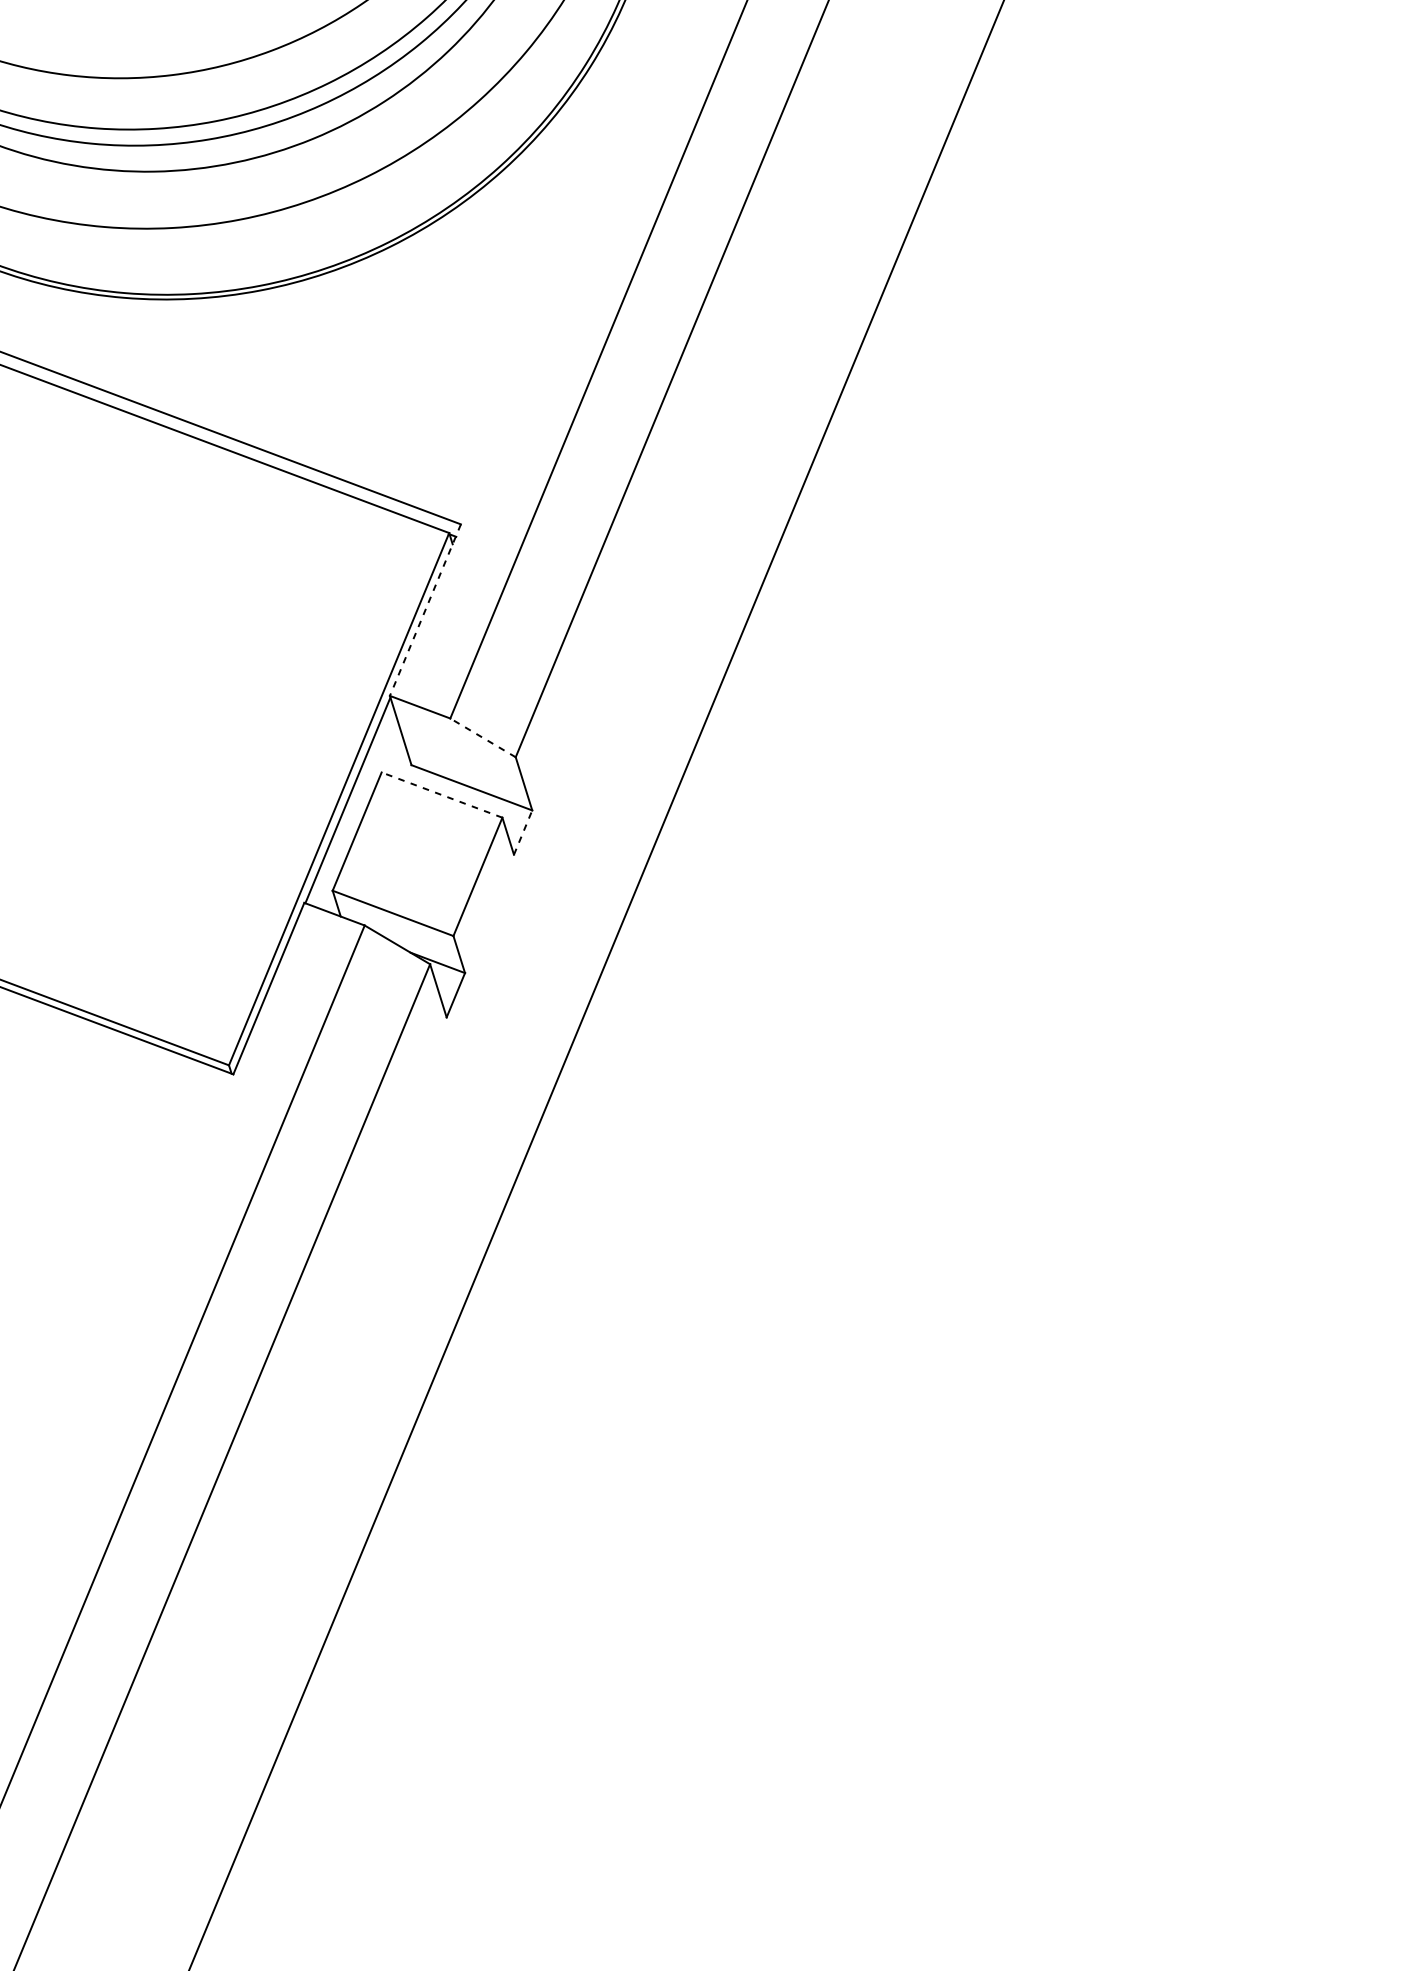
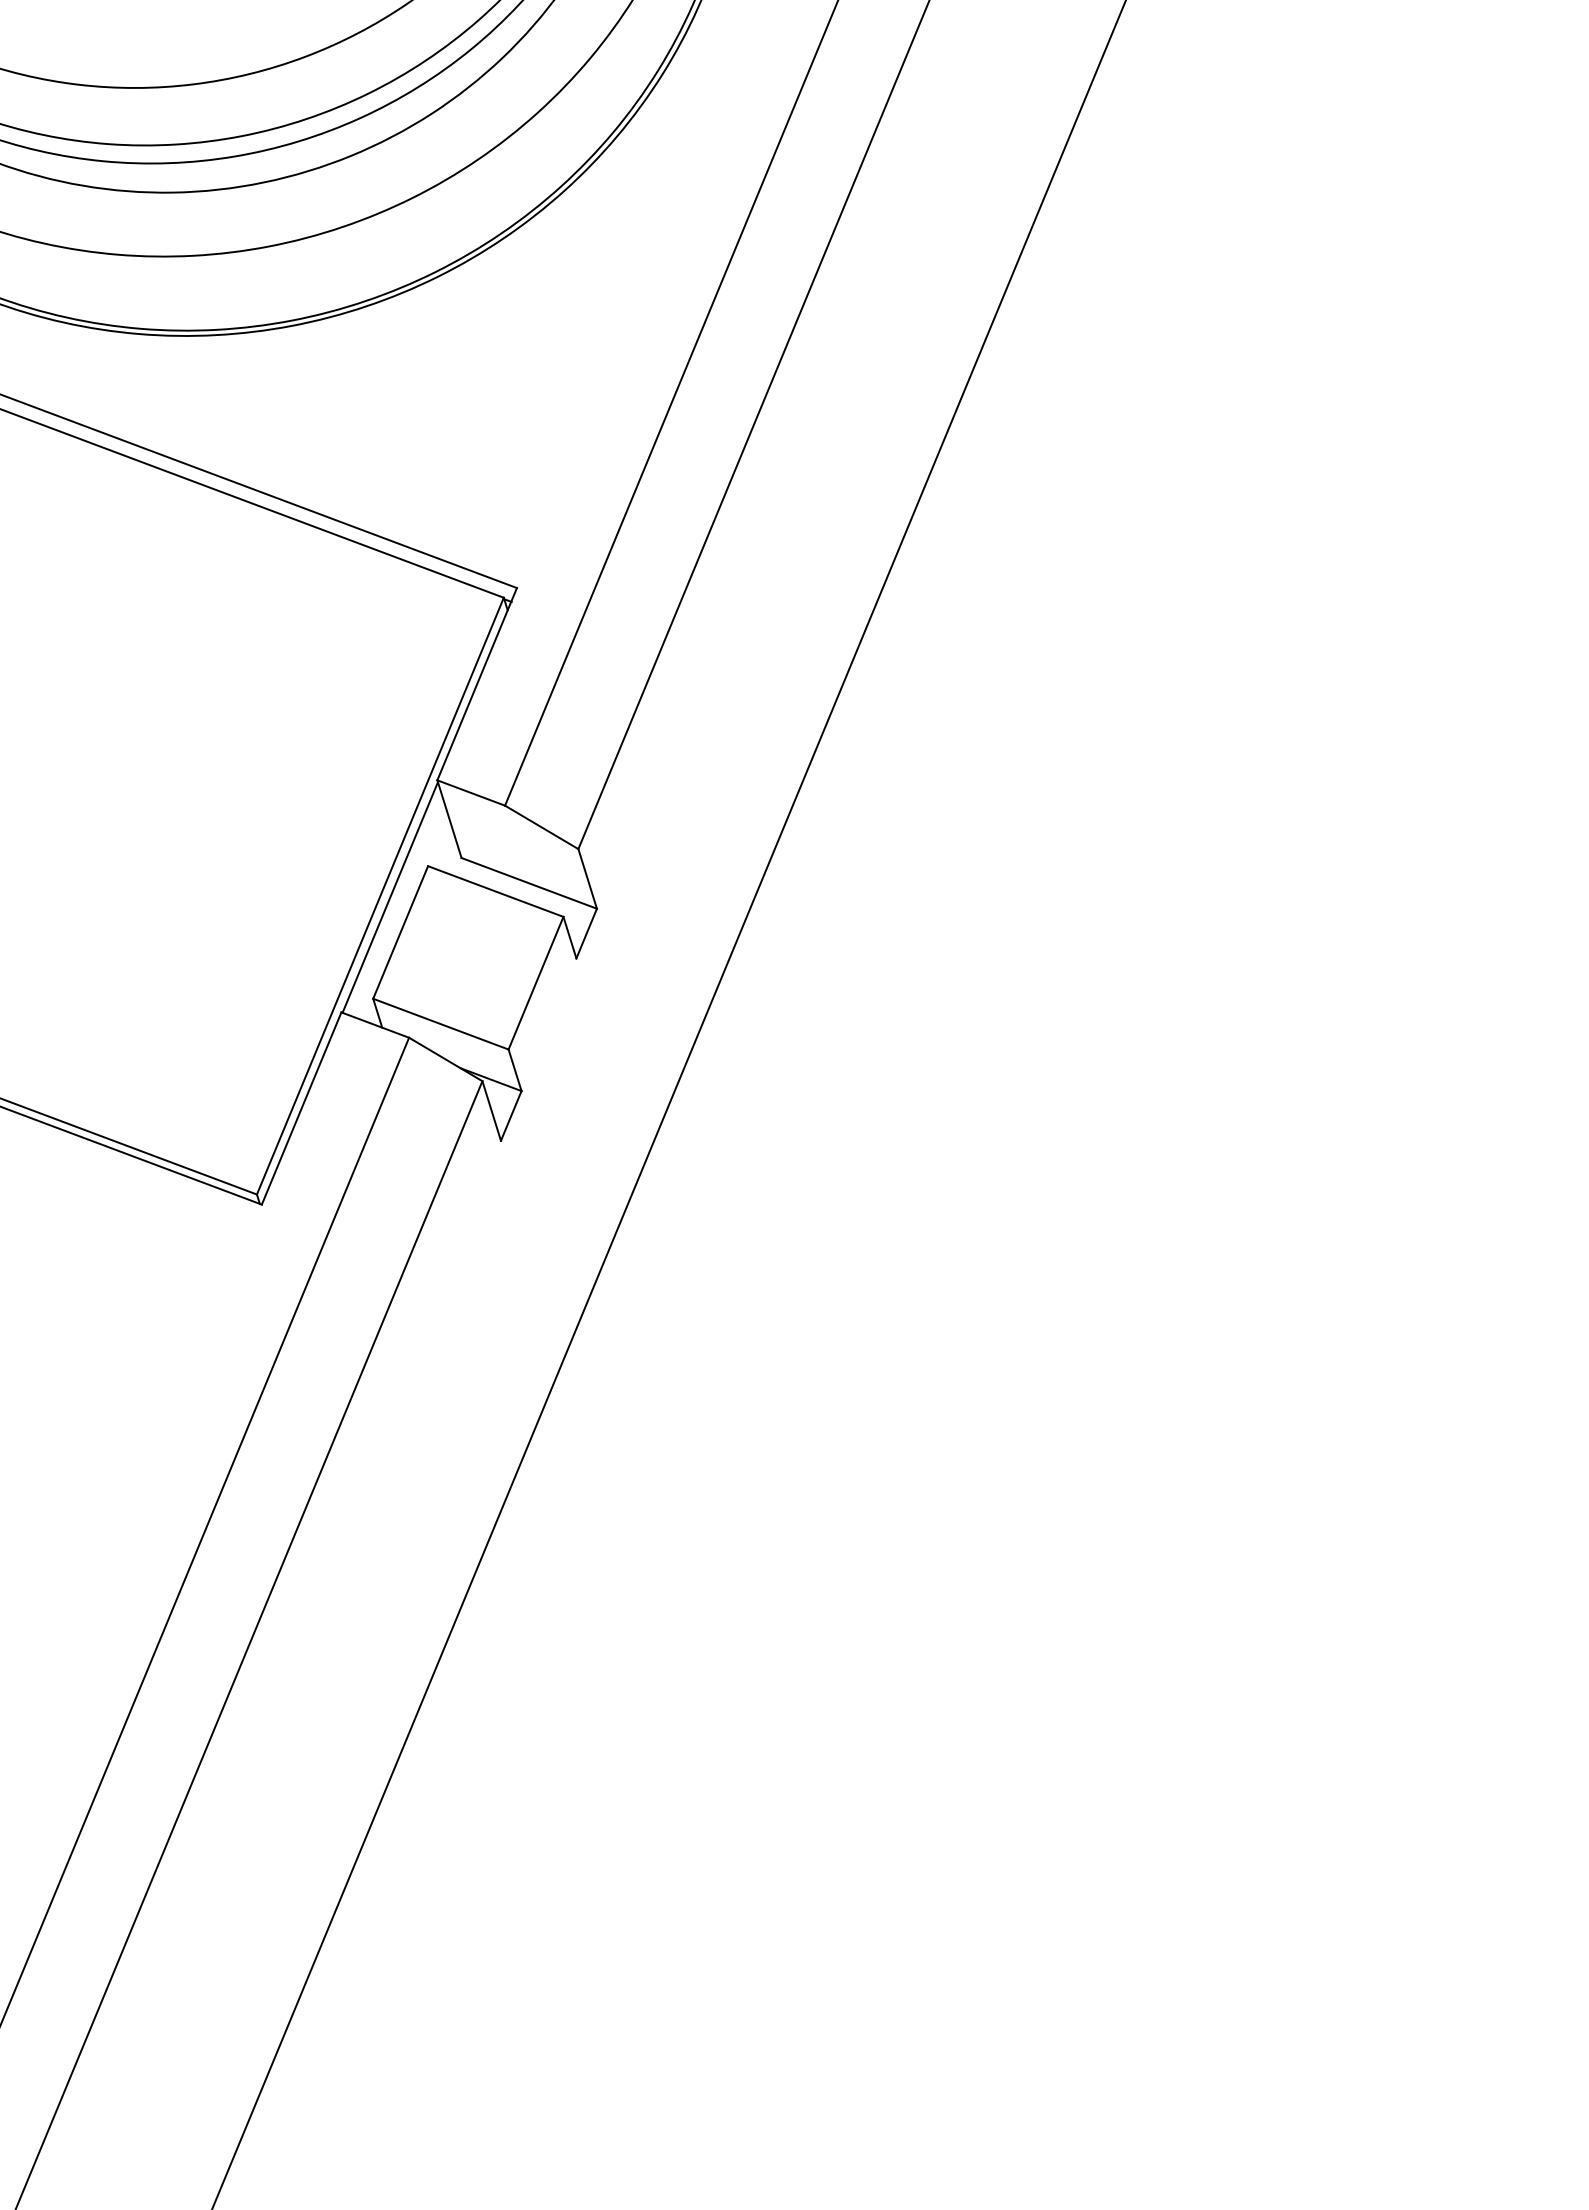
line: (424, 610) -> (476, 684), dashed -> solid
line: (482, 737) -> (541, 827), dashed -> solid
line: (441, 795) -> (495, 891), dashed -> solid
line: (522, 832) -> (586, 933), dashed -> solid

